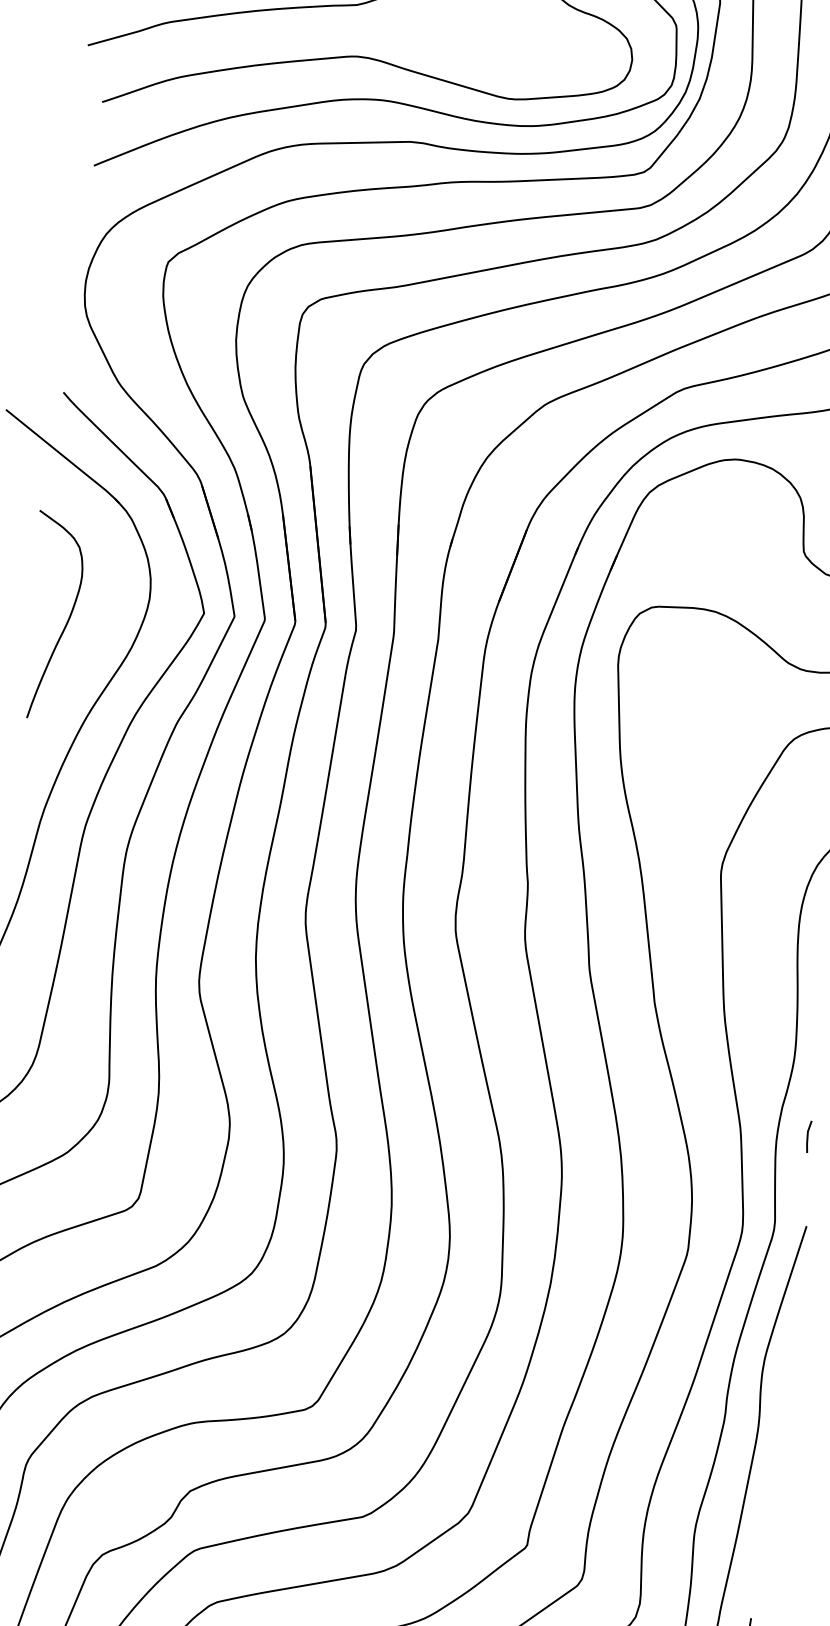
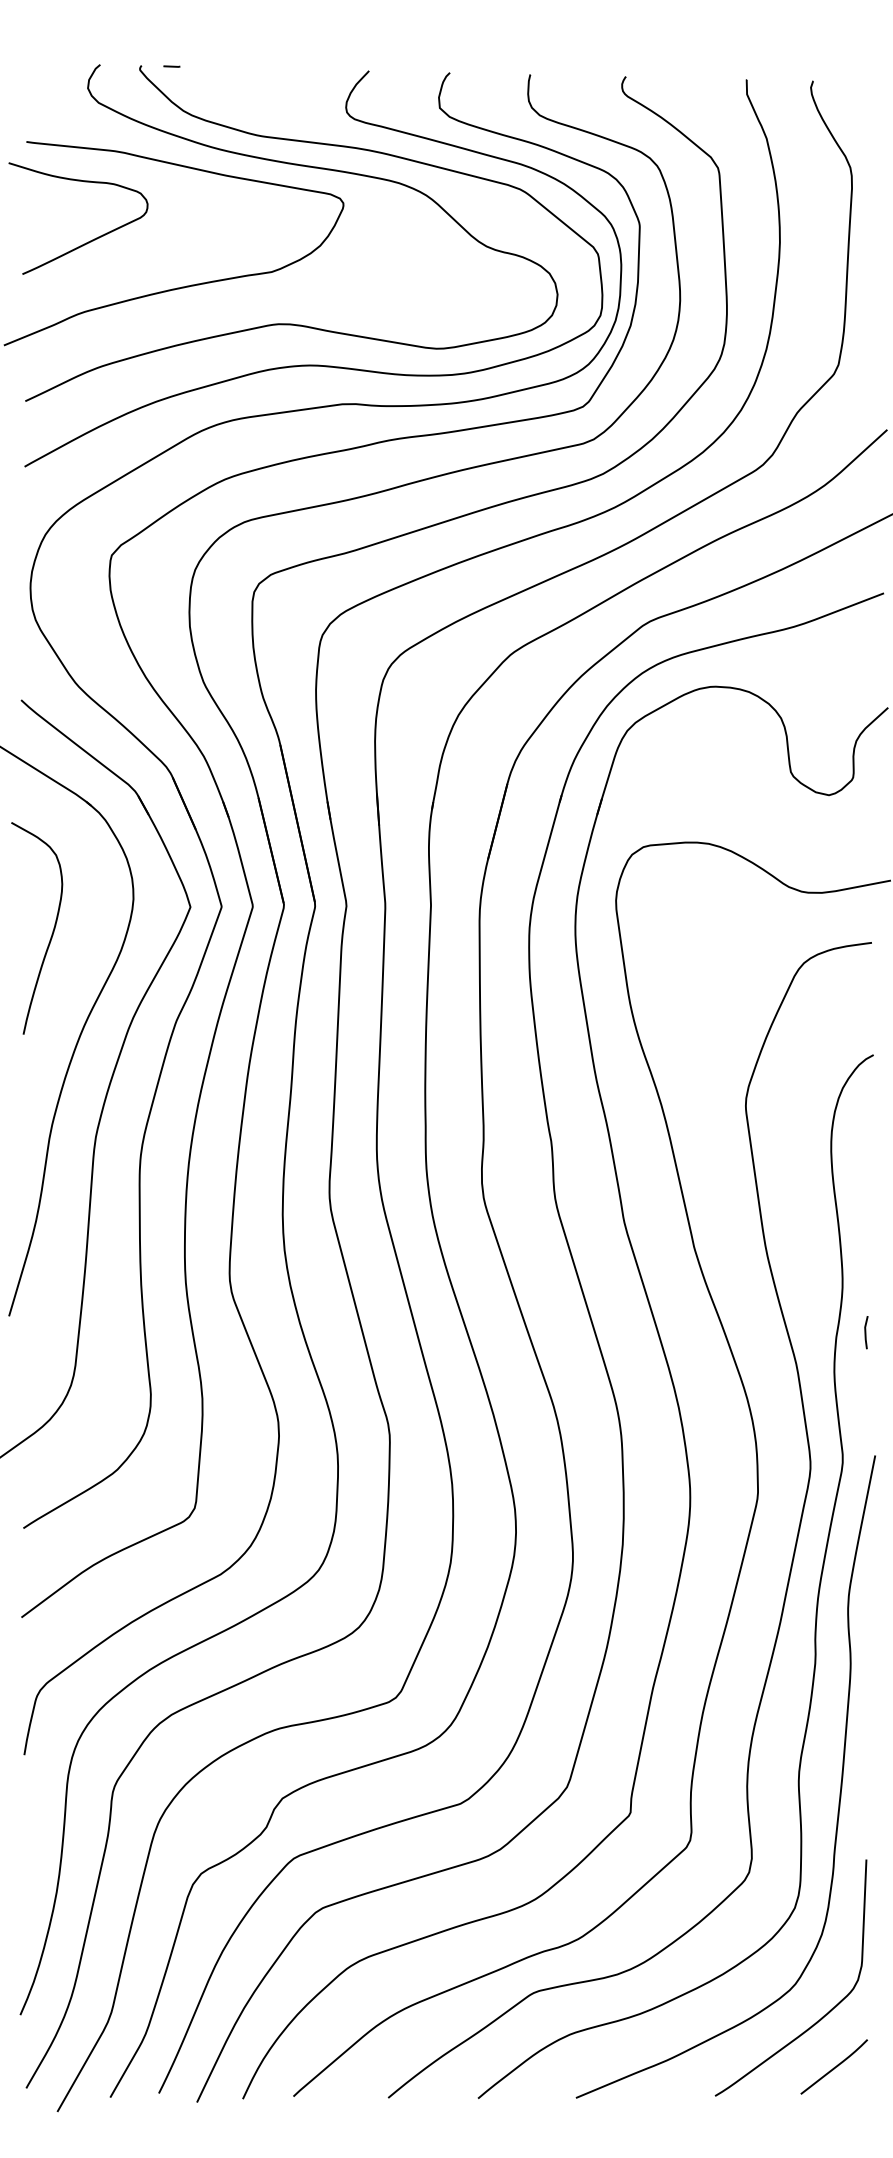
line: (808, 1136) -> (866, 1332), moved

